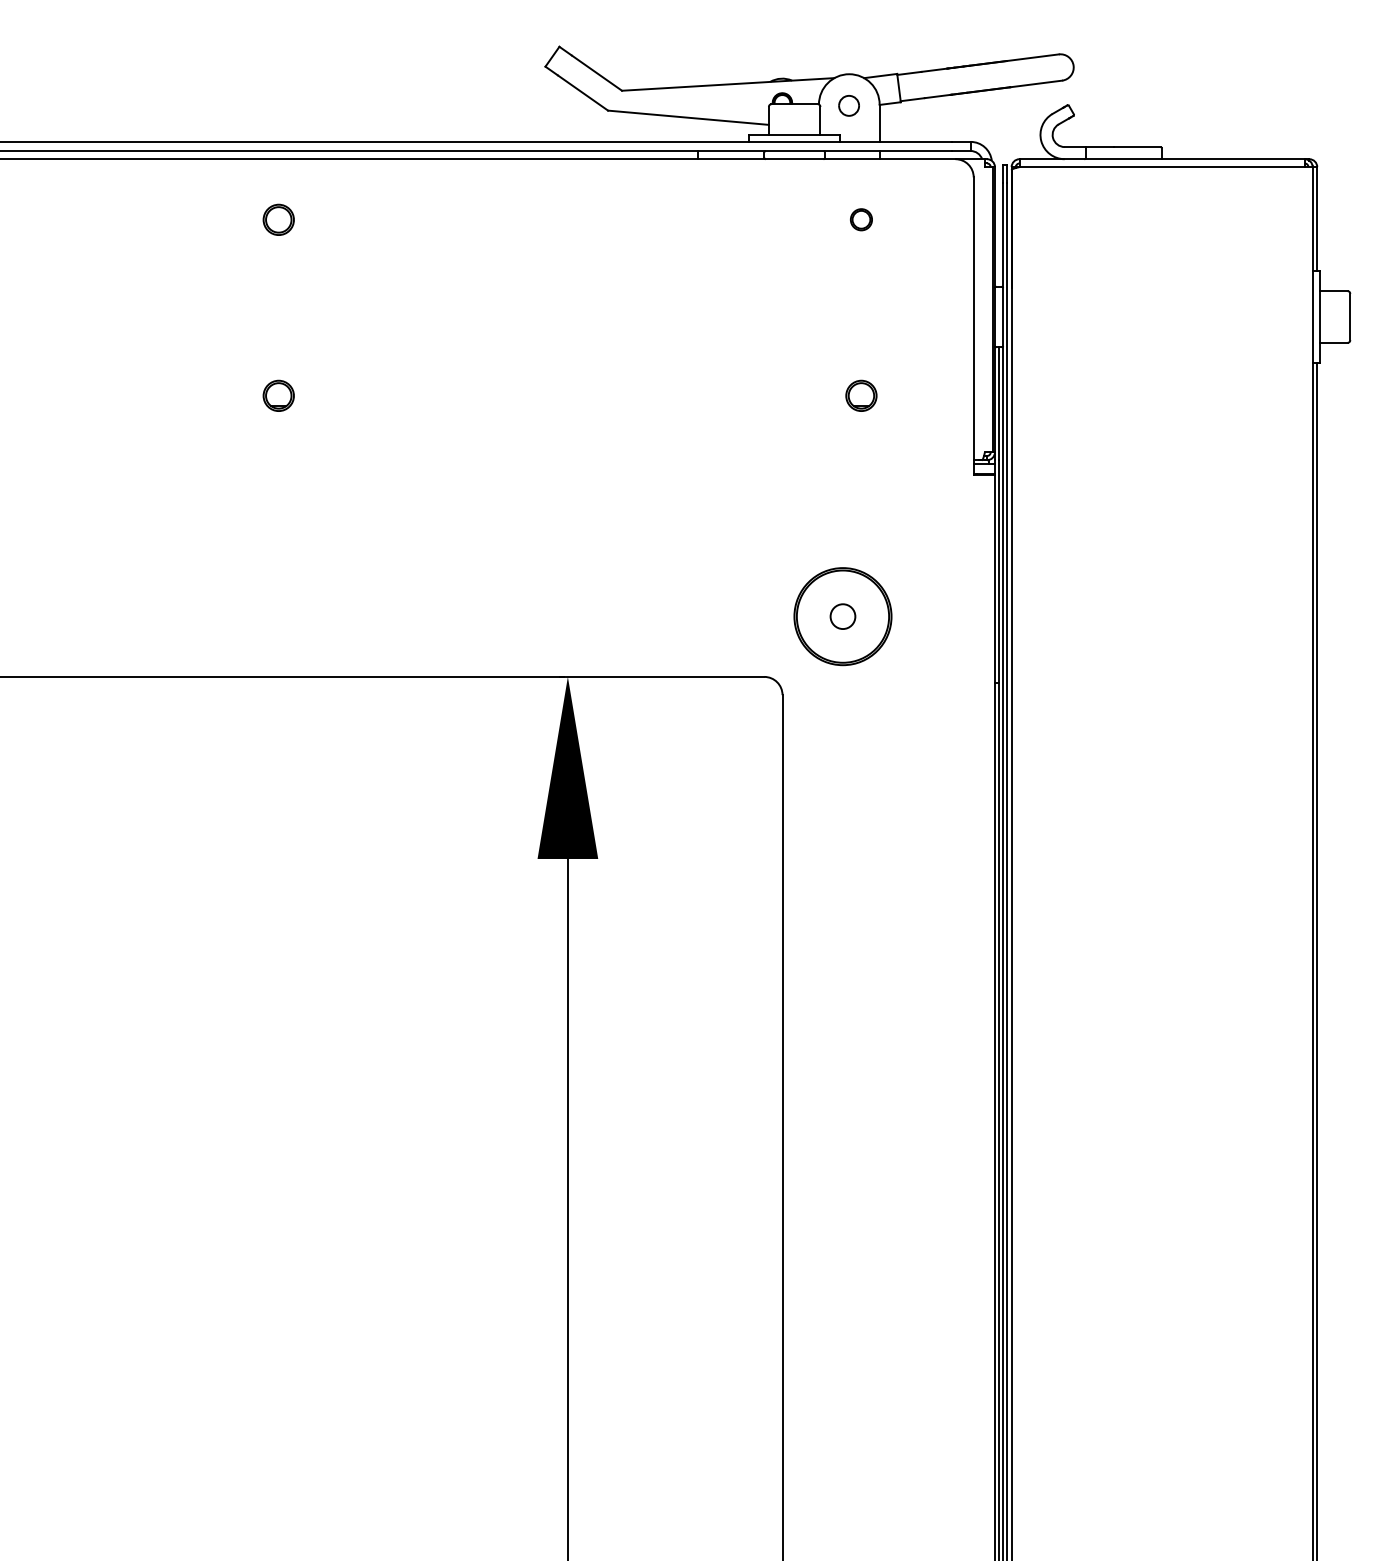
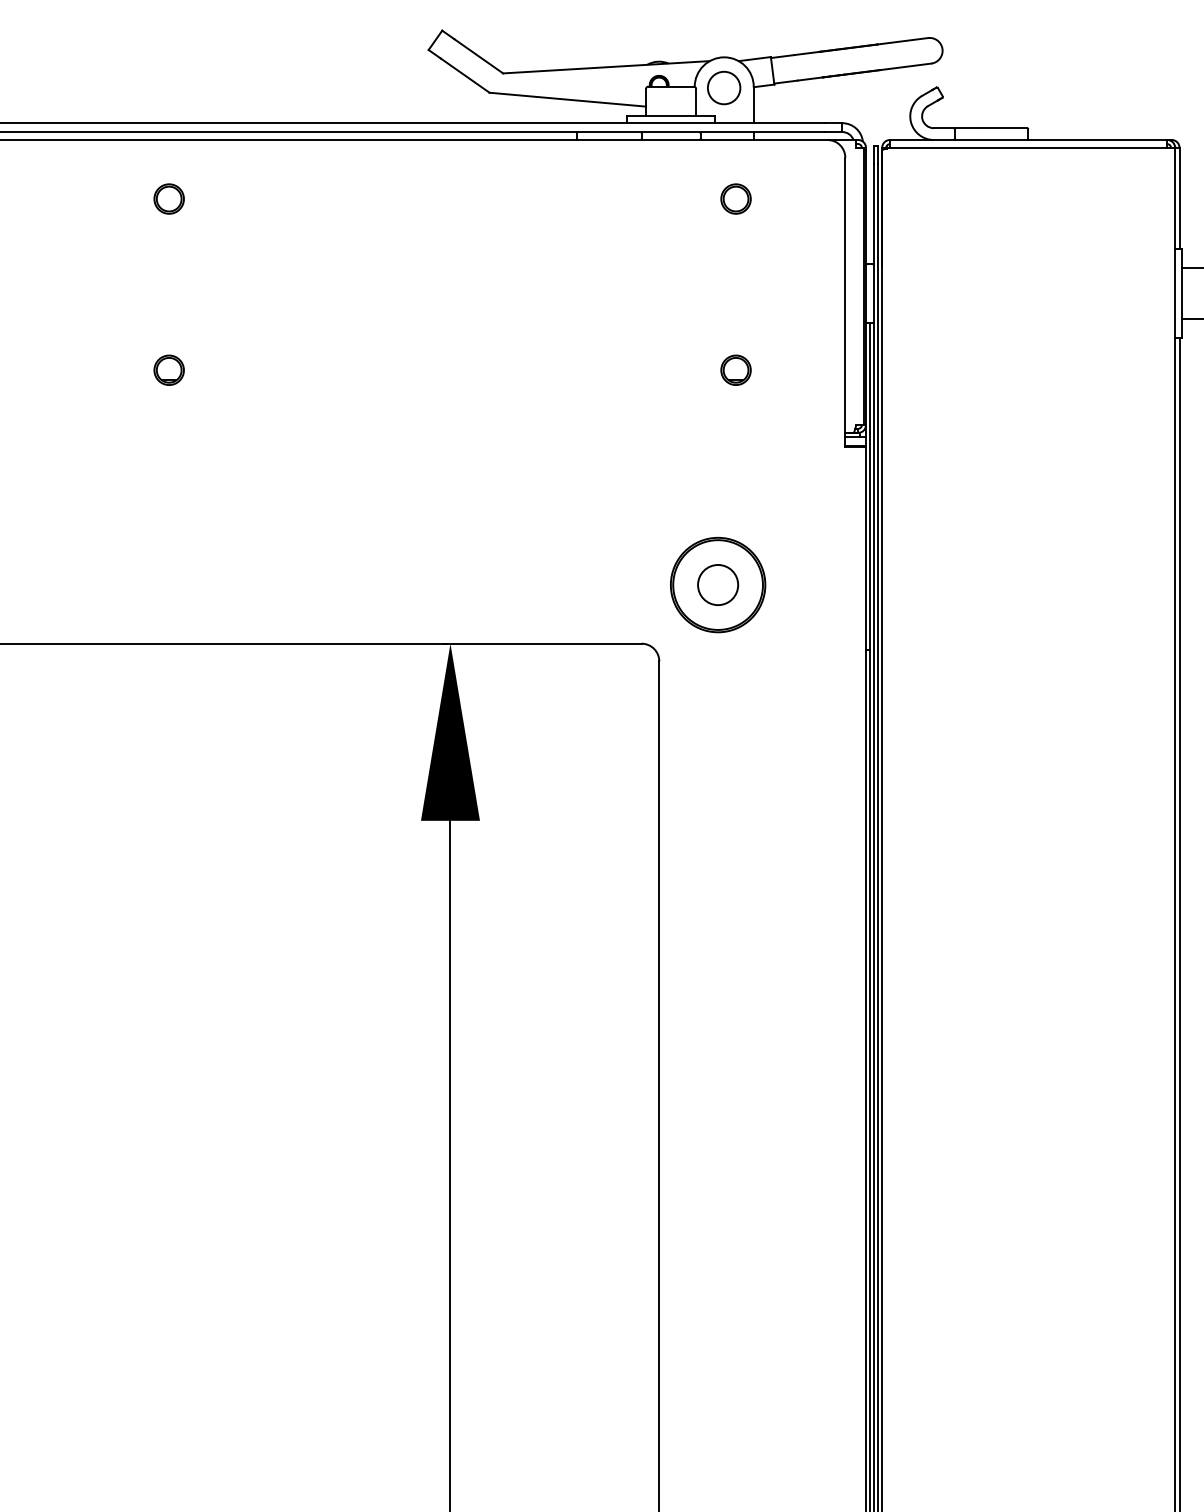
part: (848, 105) -> (723, 87), size x1.67
part: (861, 219) -> (736, 198), size x1.43
circle: (842, 616) -> (717, 584), size x1.67

